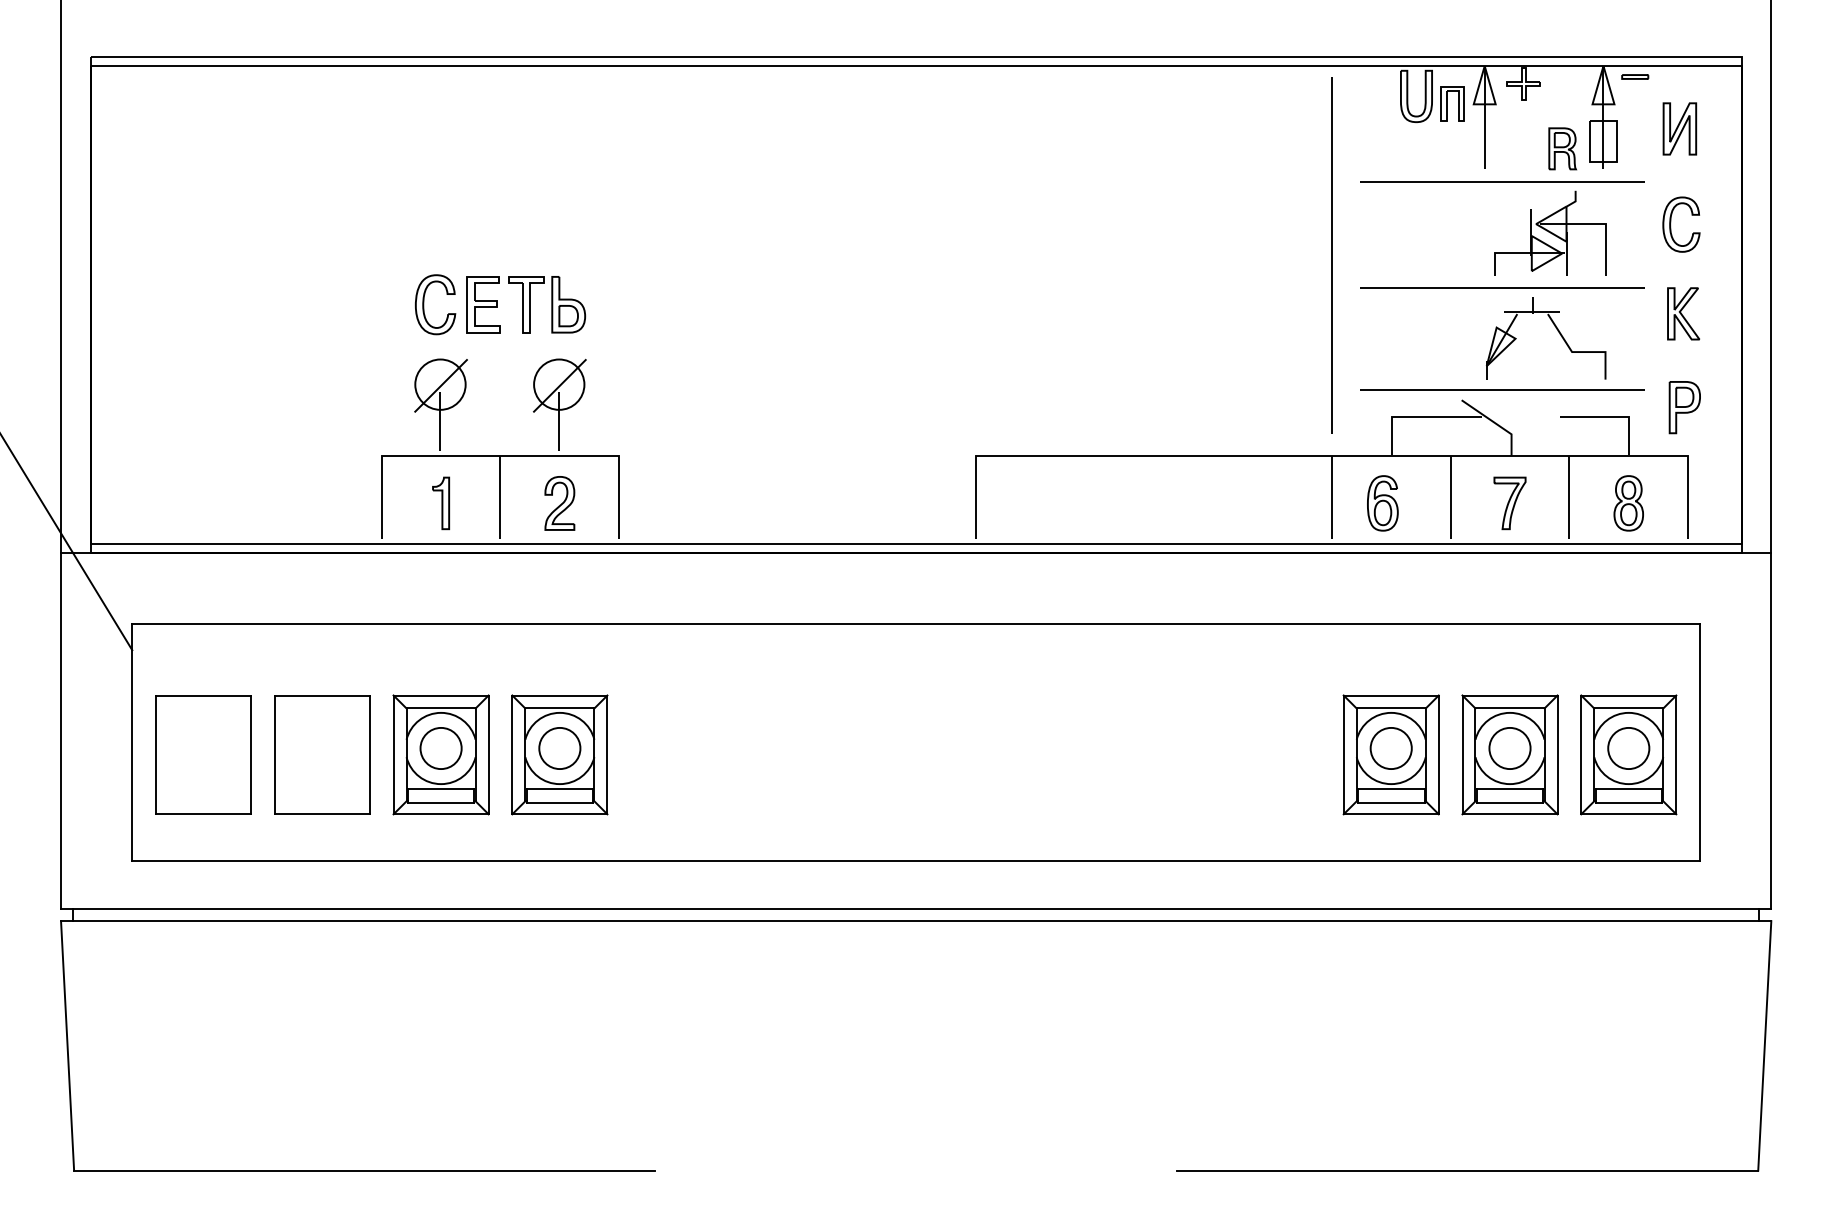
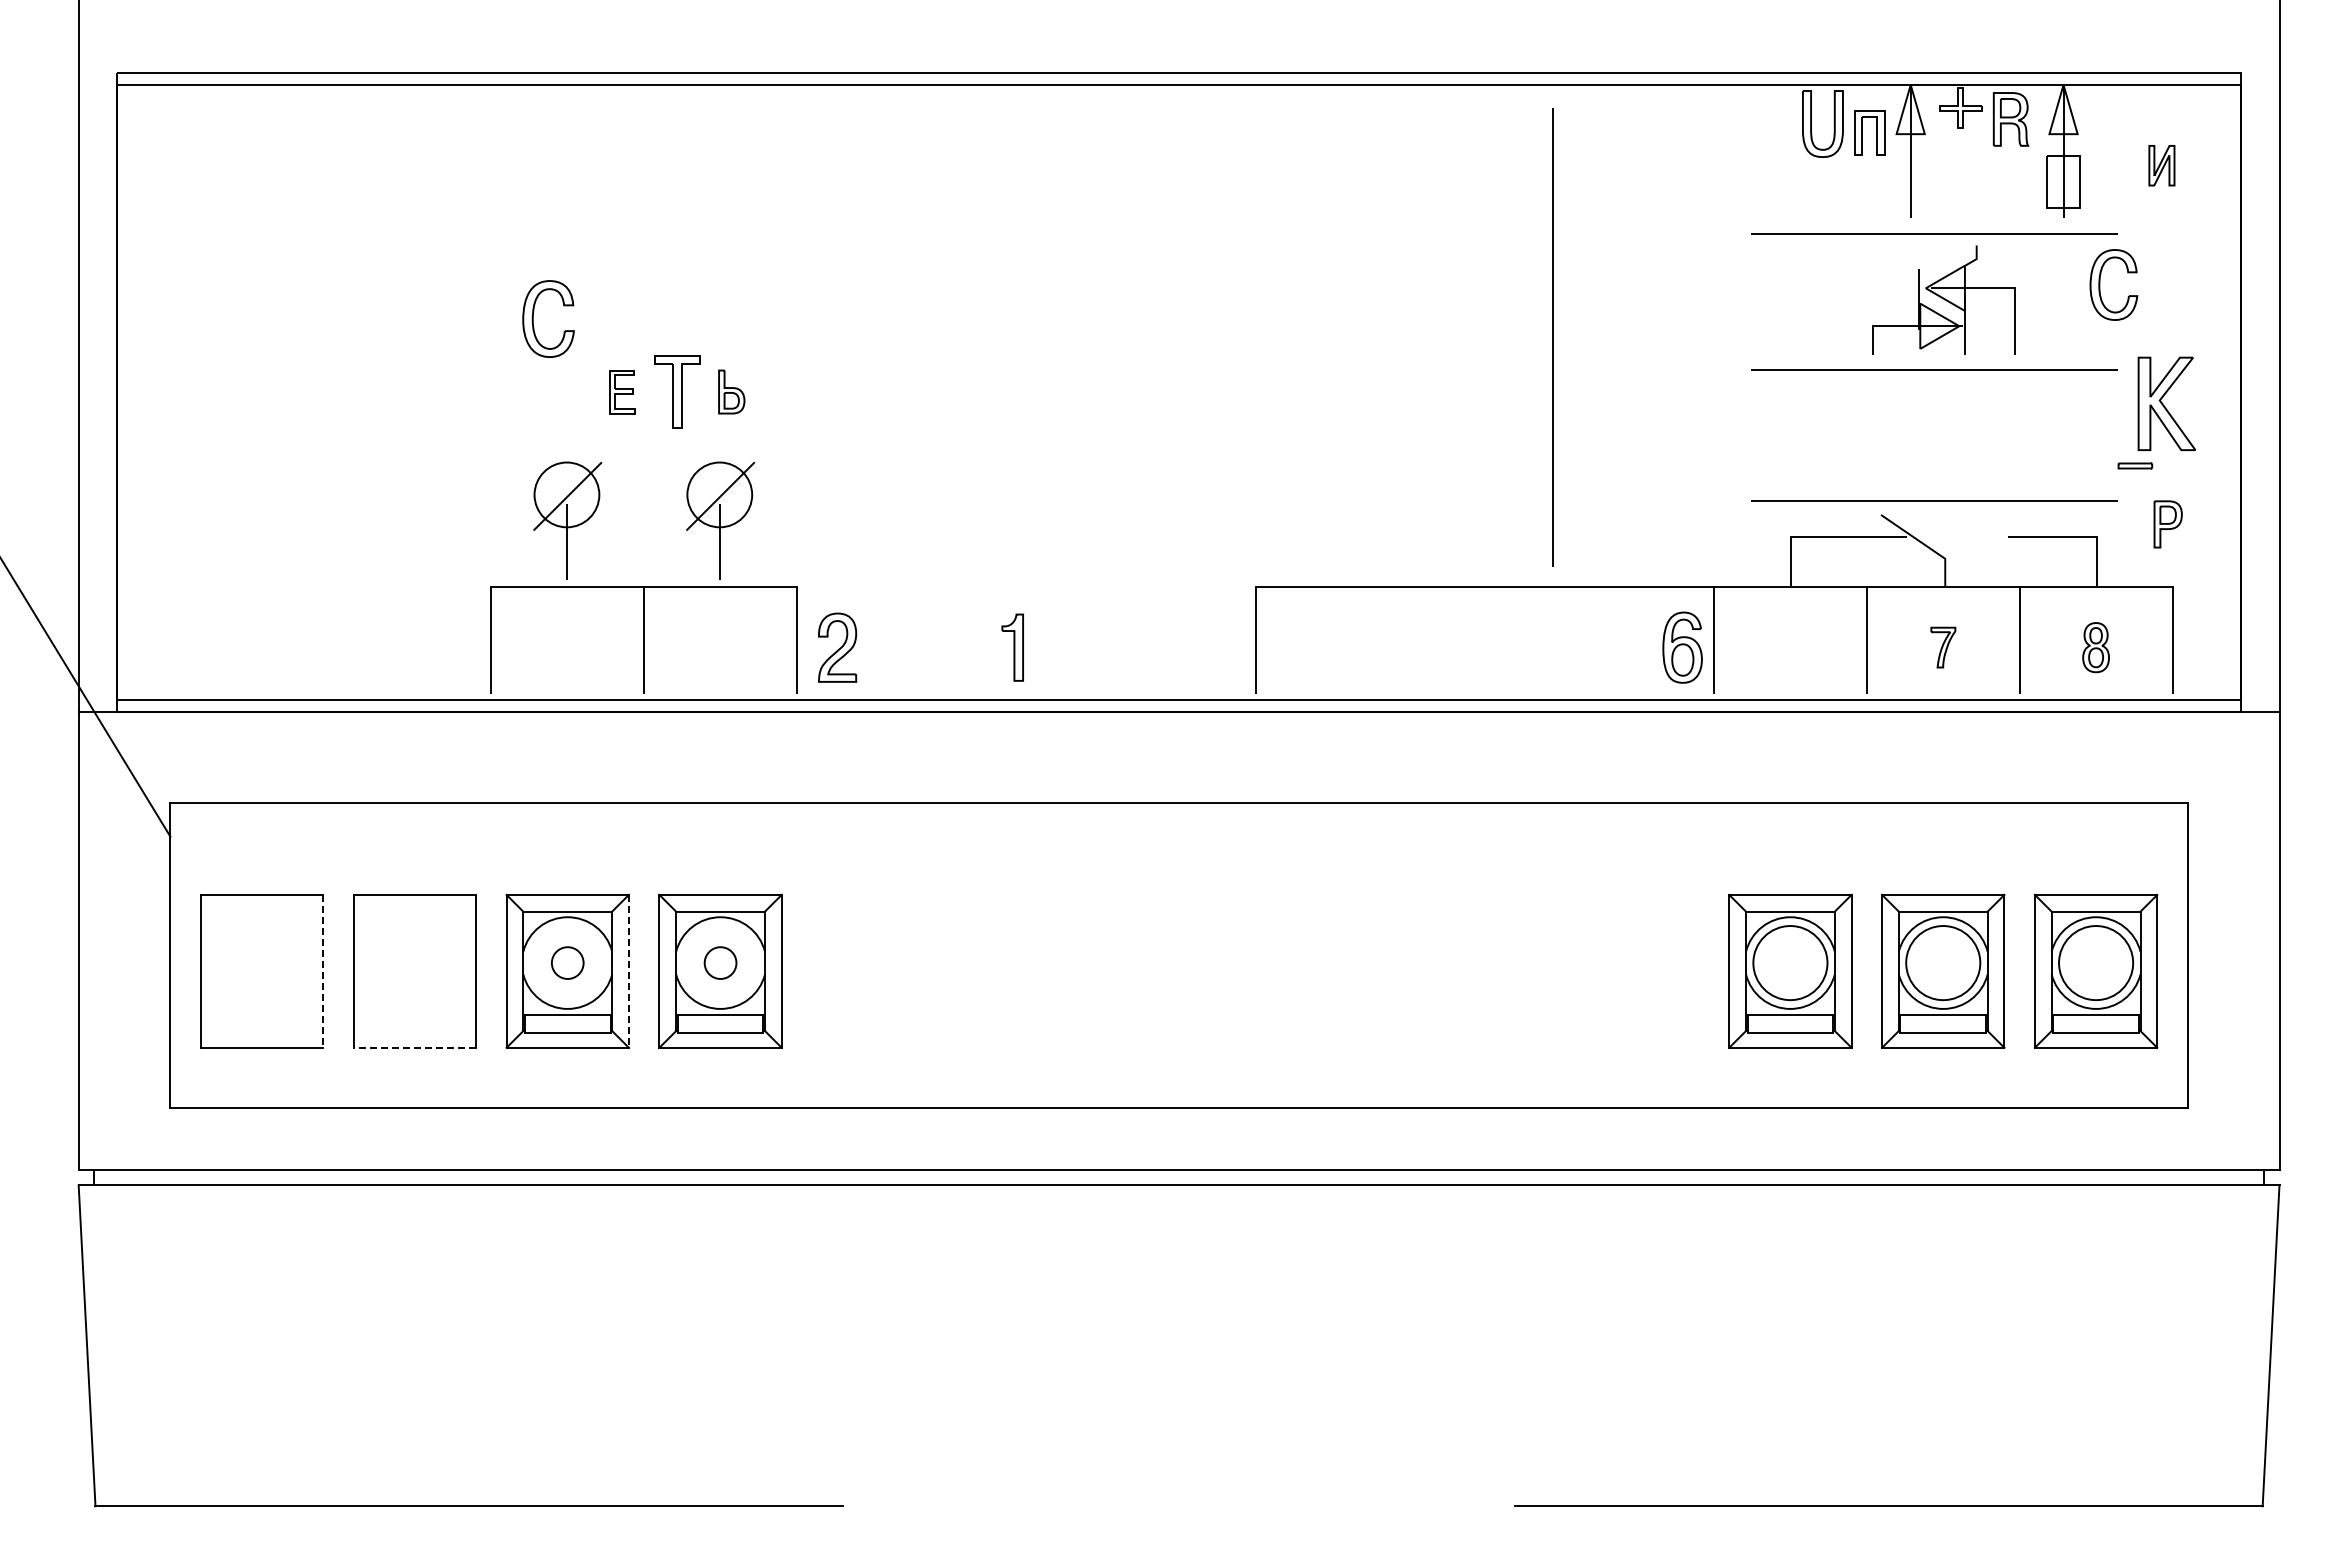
part: (1635, 76) -> (2135, 465), moved
part: (1679, 128) -> (2161, 165), size x0.6
part: (1562, 148) -> (2010, 119), moved
part: (1671, 224) -> (2100, 284), moved
part: (1549, 232) -> (1943, 299), moved
line: (1331, 255) -> (1552, 337), moved
part: (423, 304) -> (533, 318), moved
part: (483, 304) -> (622, 391), size x0.6
part: (568, 304) -> (731, 391), size x0.6
part: (1683, 313) -> (2166, 403), size x1.4
part: (1556, 329) -> (2003, 424), removed
part: (1684, 407) -> (2167, 524), size x0.7
part: (440, 503) -> (1012, 647), moved
part: (559, 503) -> (837, 647), moved
part: (1382, 503) -> (1682, 647), moved
part: (1510, 503) -> (1943, 647), size x0.6
part: (1628, 503) -> (2095, 647), size x0.7
circle: (440, 748) -> (567, 962), size x0.6
circle: (559, 748) -> (720, 962), size x0.6
circle: (1390, 748) -> (1789, 962), size x1.4
circle: (1509, 748) -> (1942, 962), size x1.4
circle: (1628, 748) -> (2095, 962), size x1.4
line: (251, 755) -> (323, 971), solid -> dashed
line: (488, 755) -> (628, 971), solid -> dashed
line: (322, 814) -> (414, 1047), solid -> dashed

